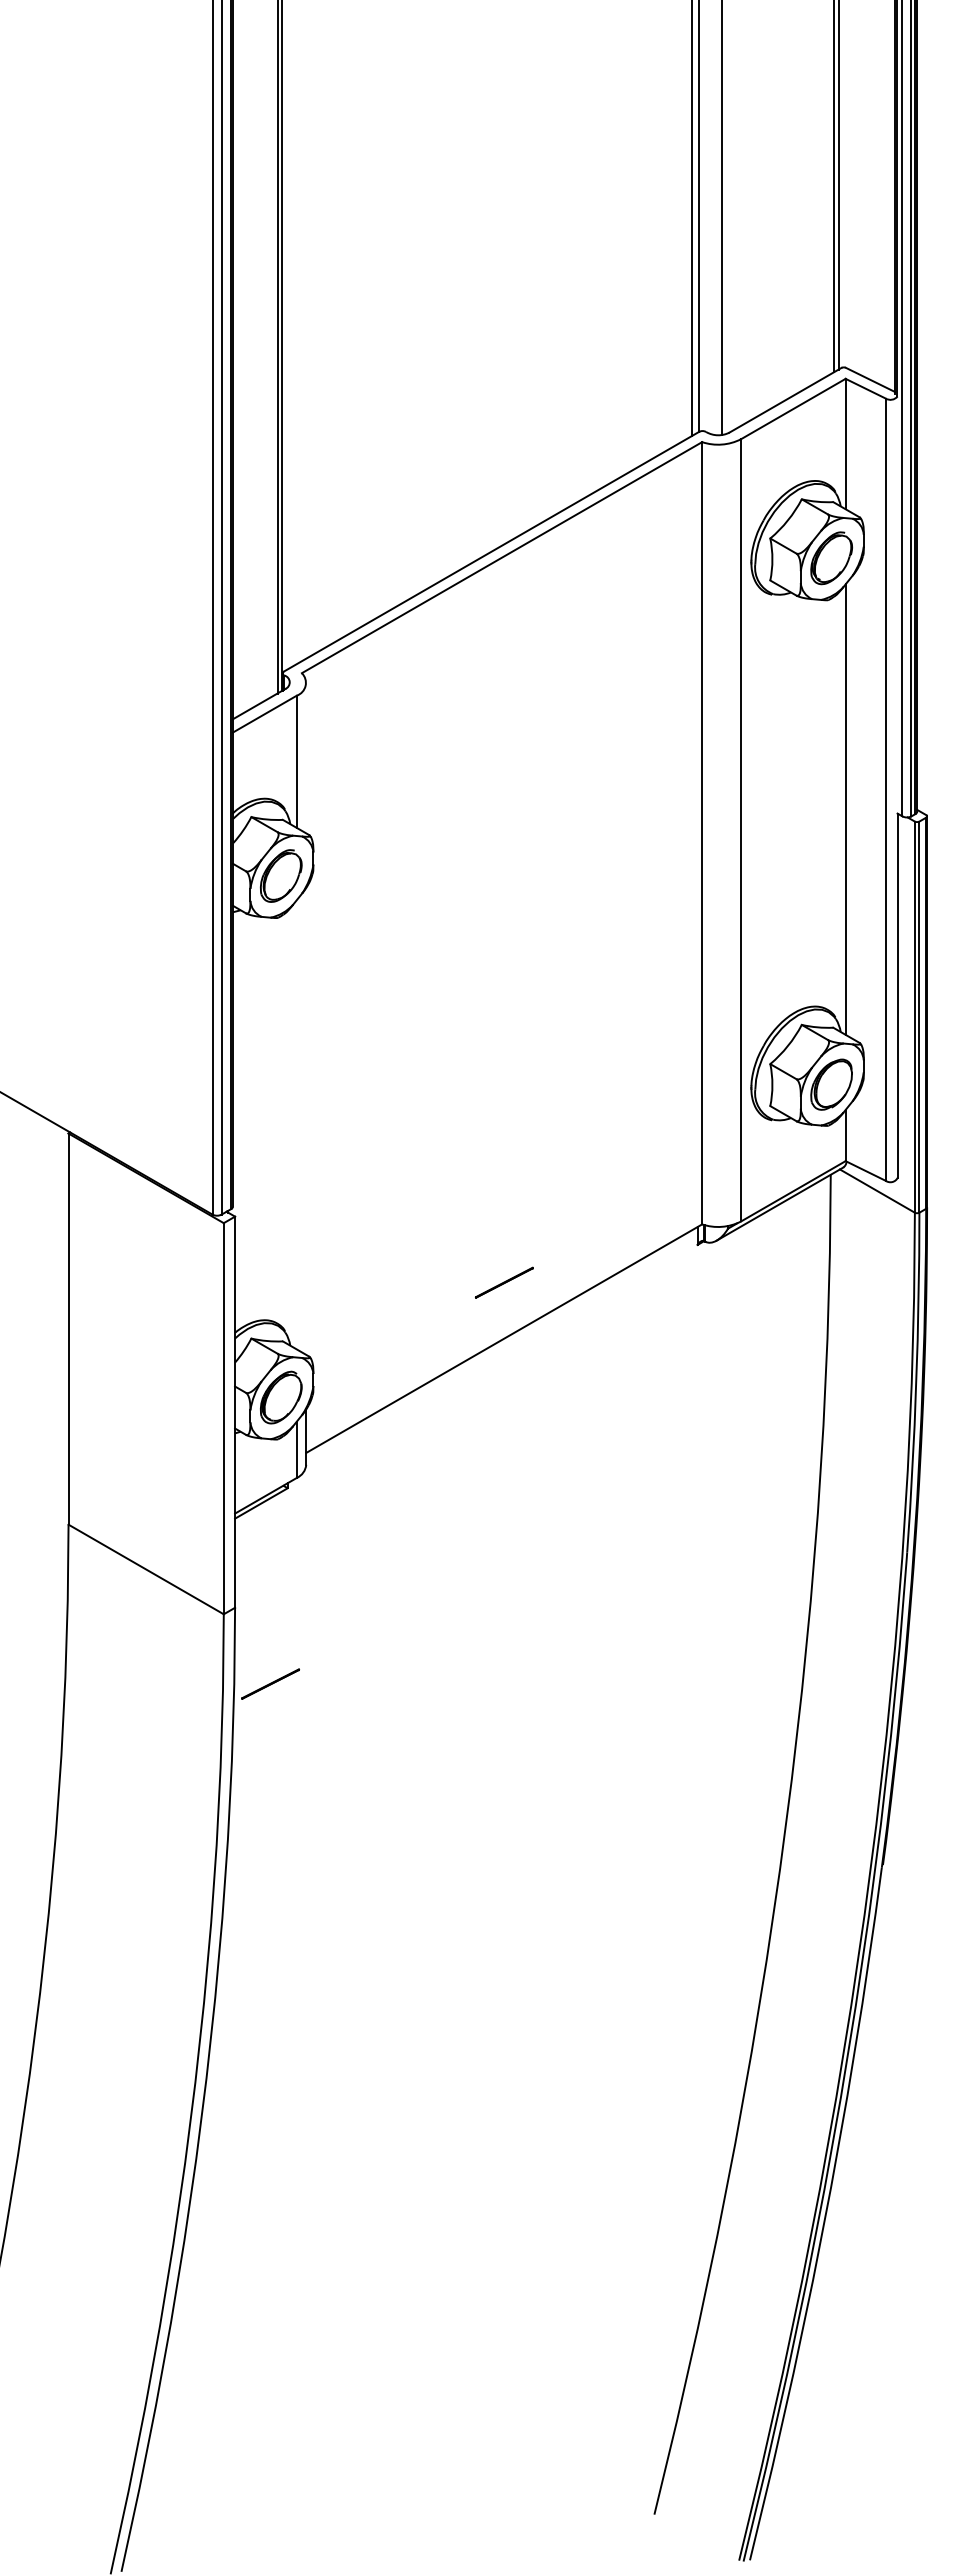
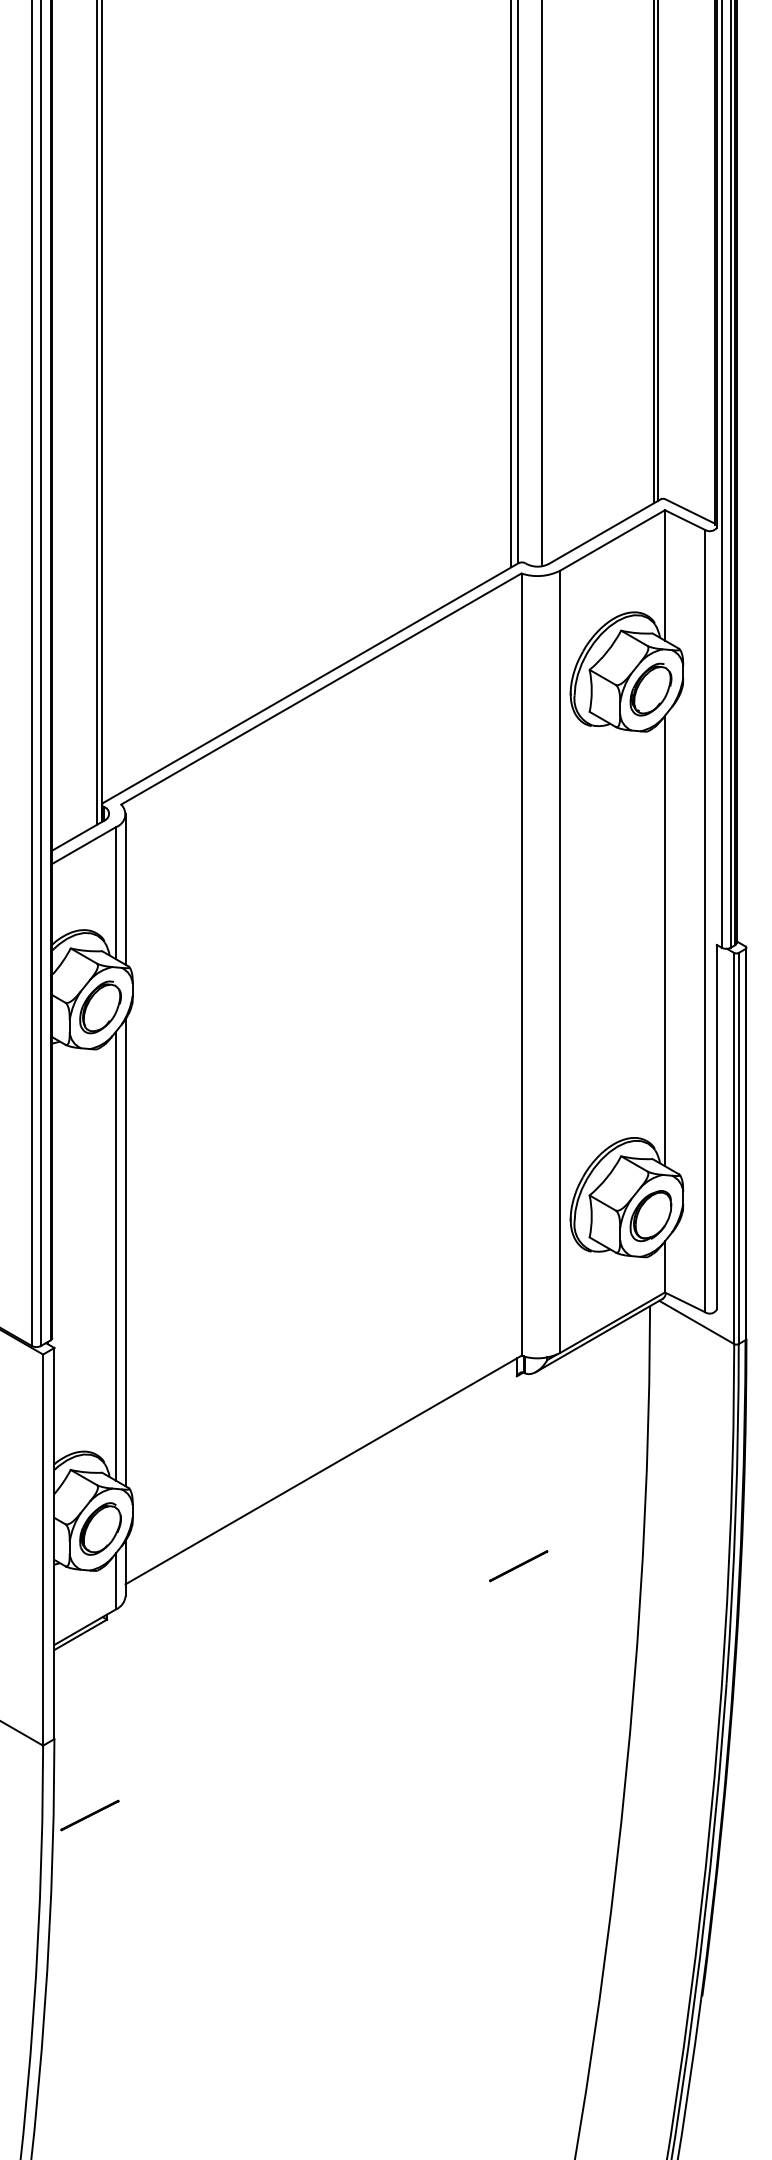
line: (306, 757) -> (125, 888), added
line: (306, 1120) -> (125, 1251), added
line: (296, 1124) -> (115, 1255), added
line: (503, 1282) -> (517, 1565), moved

